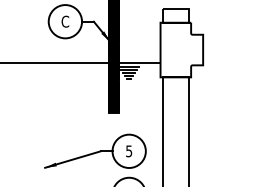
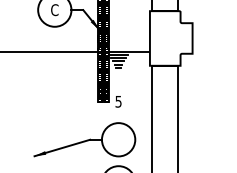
text: (129, 151) -> (118, 101), moved

